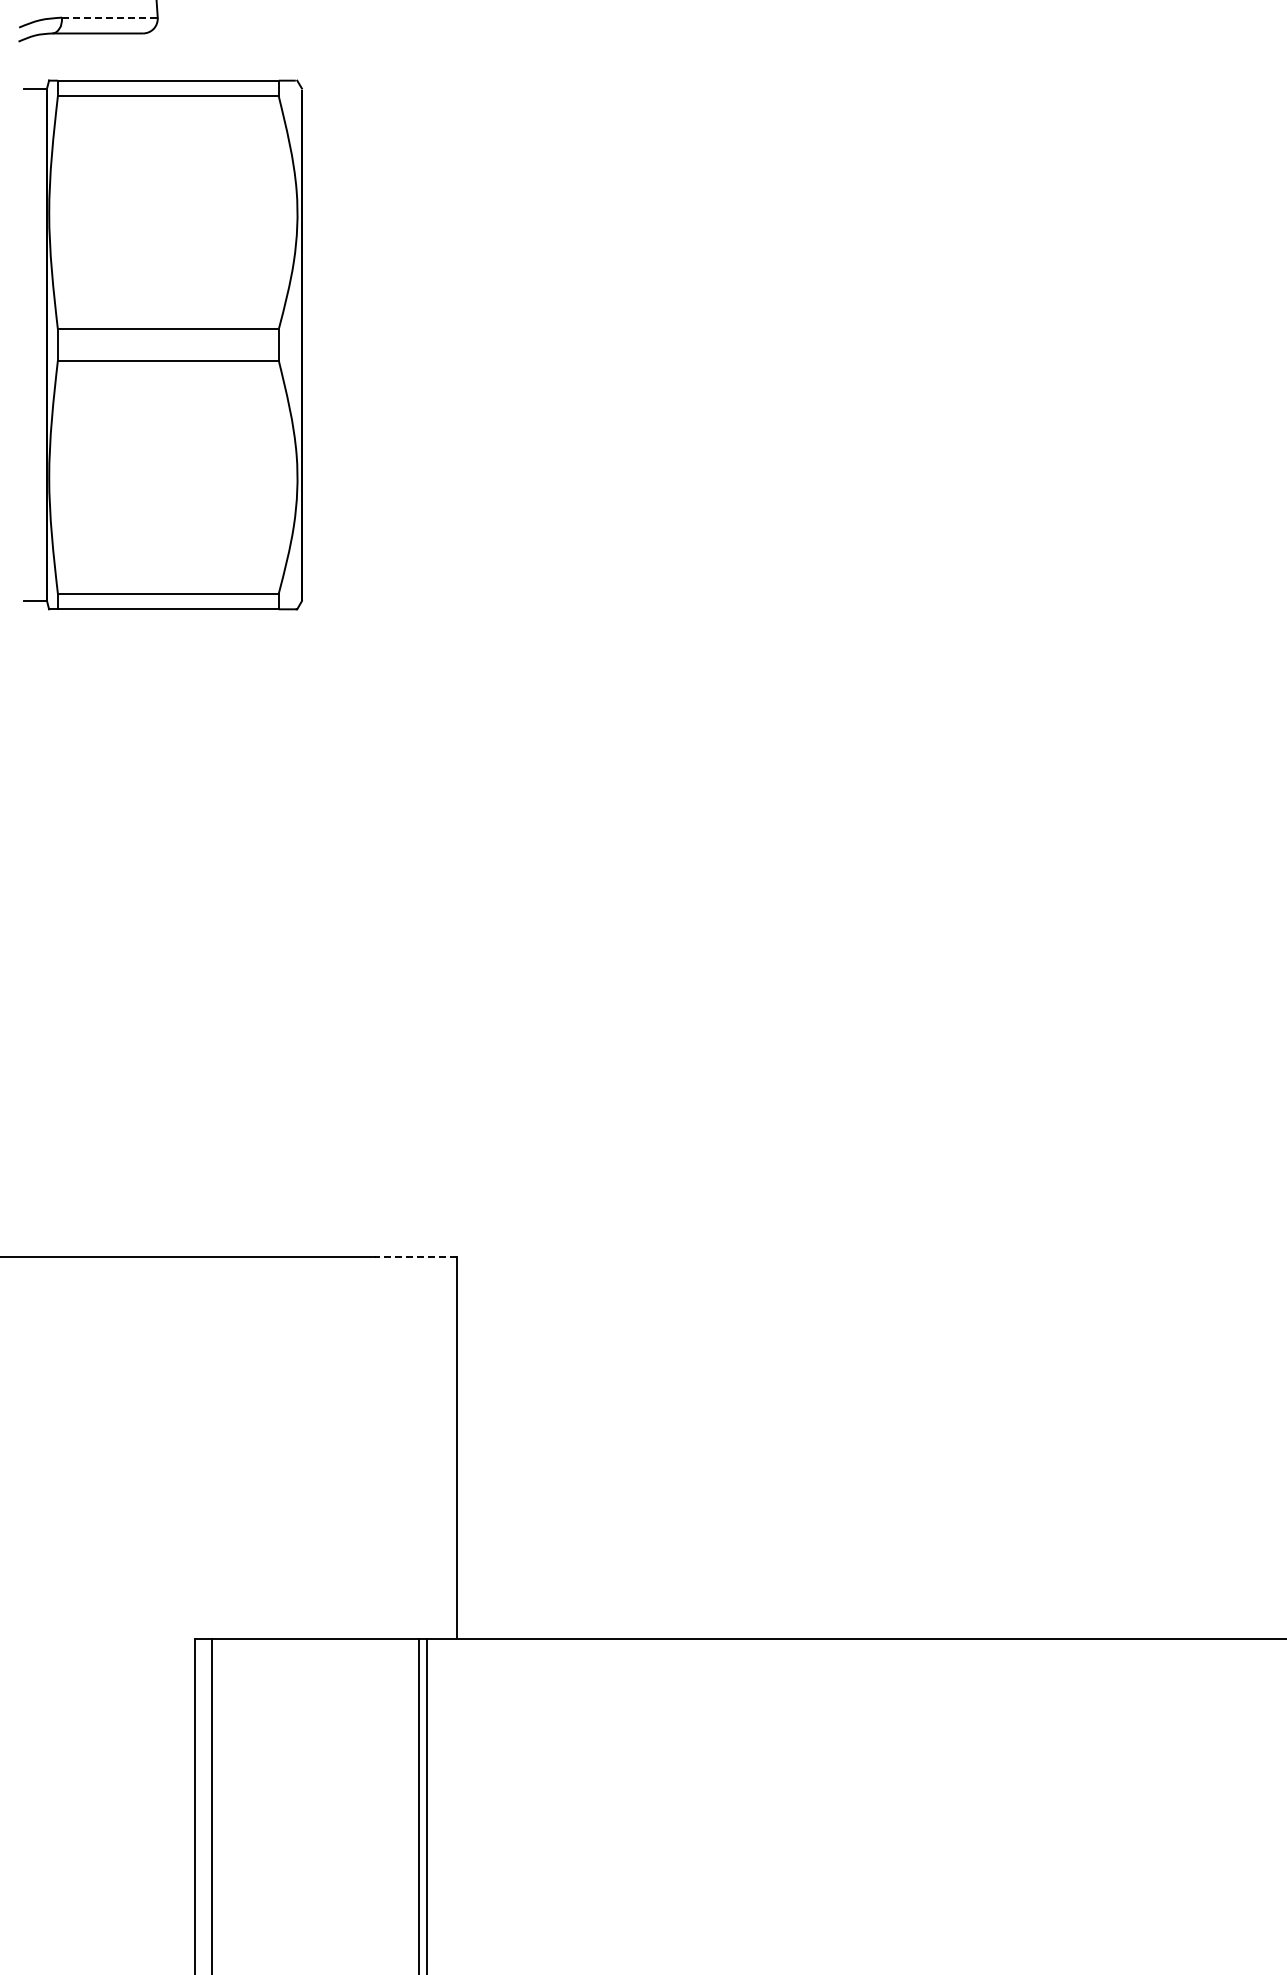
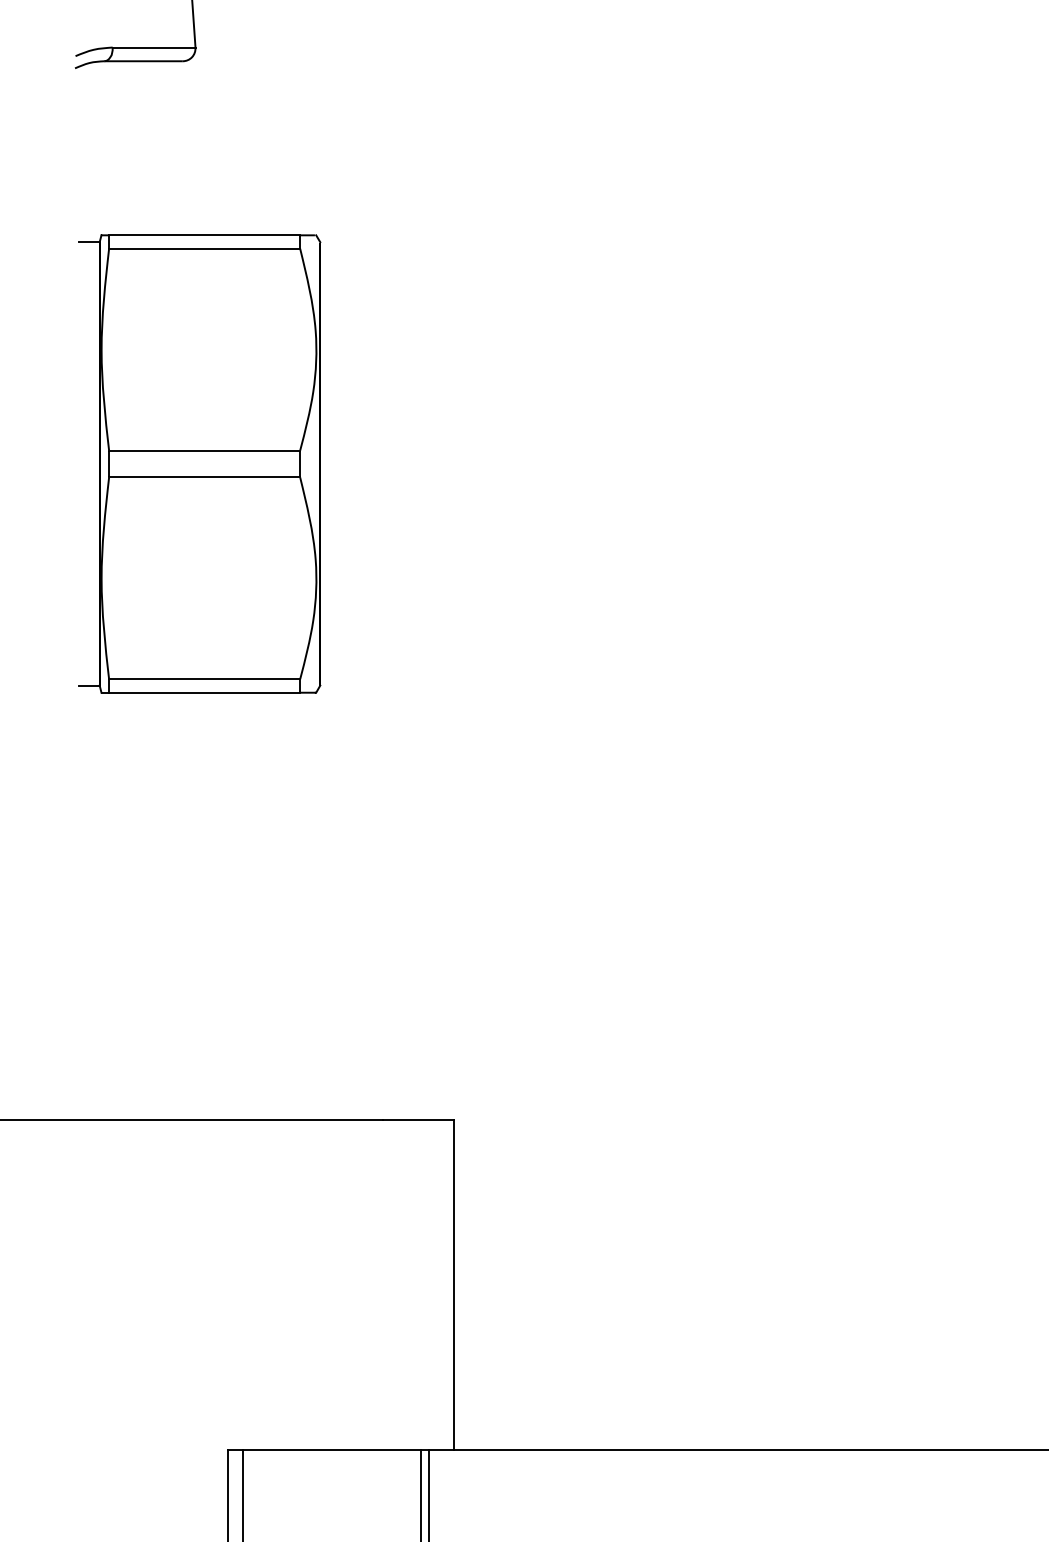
line: (109, 17) -> (153, 47), dashed -> solid
part: (162, 344) -> (199, 463), moved
line: (415, 1256) -> (418, 1119), dashed -> solid

